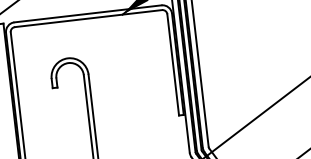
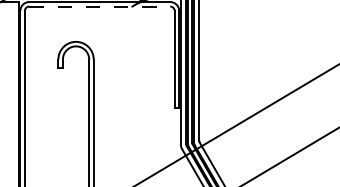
line: (89, 18) -> (100, 6), solid -> dashed

